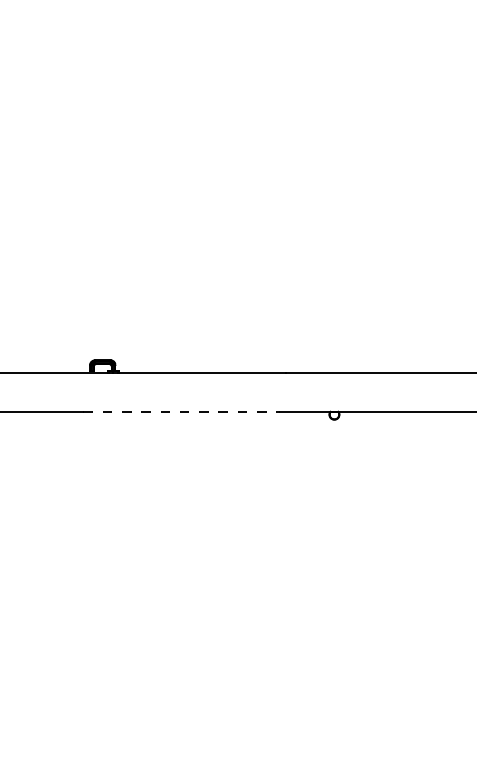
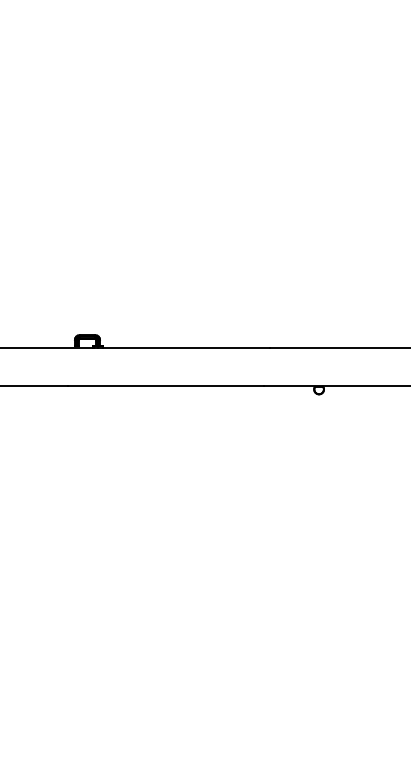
line: (182, 411) -> (167, 386), dashed -> solid

